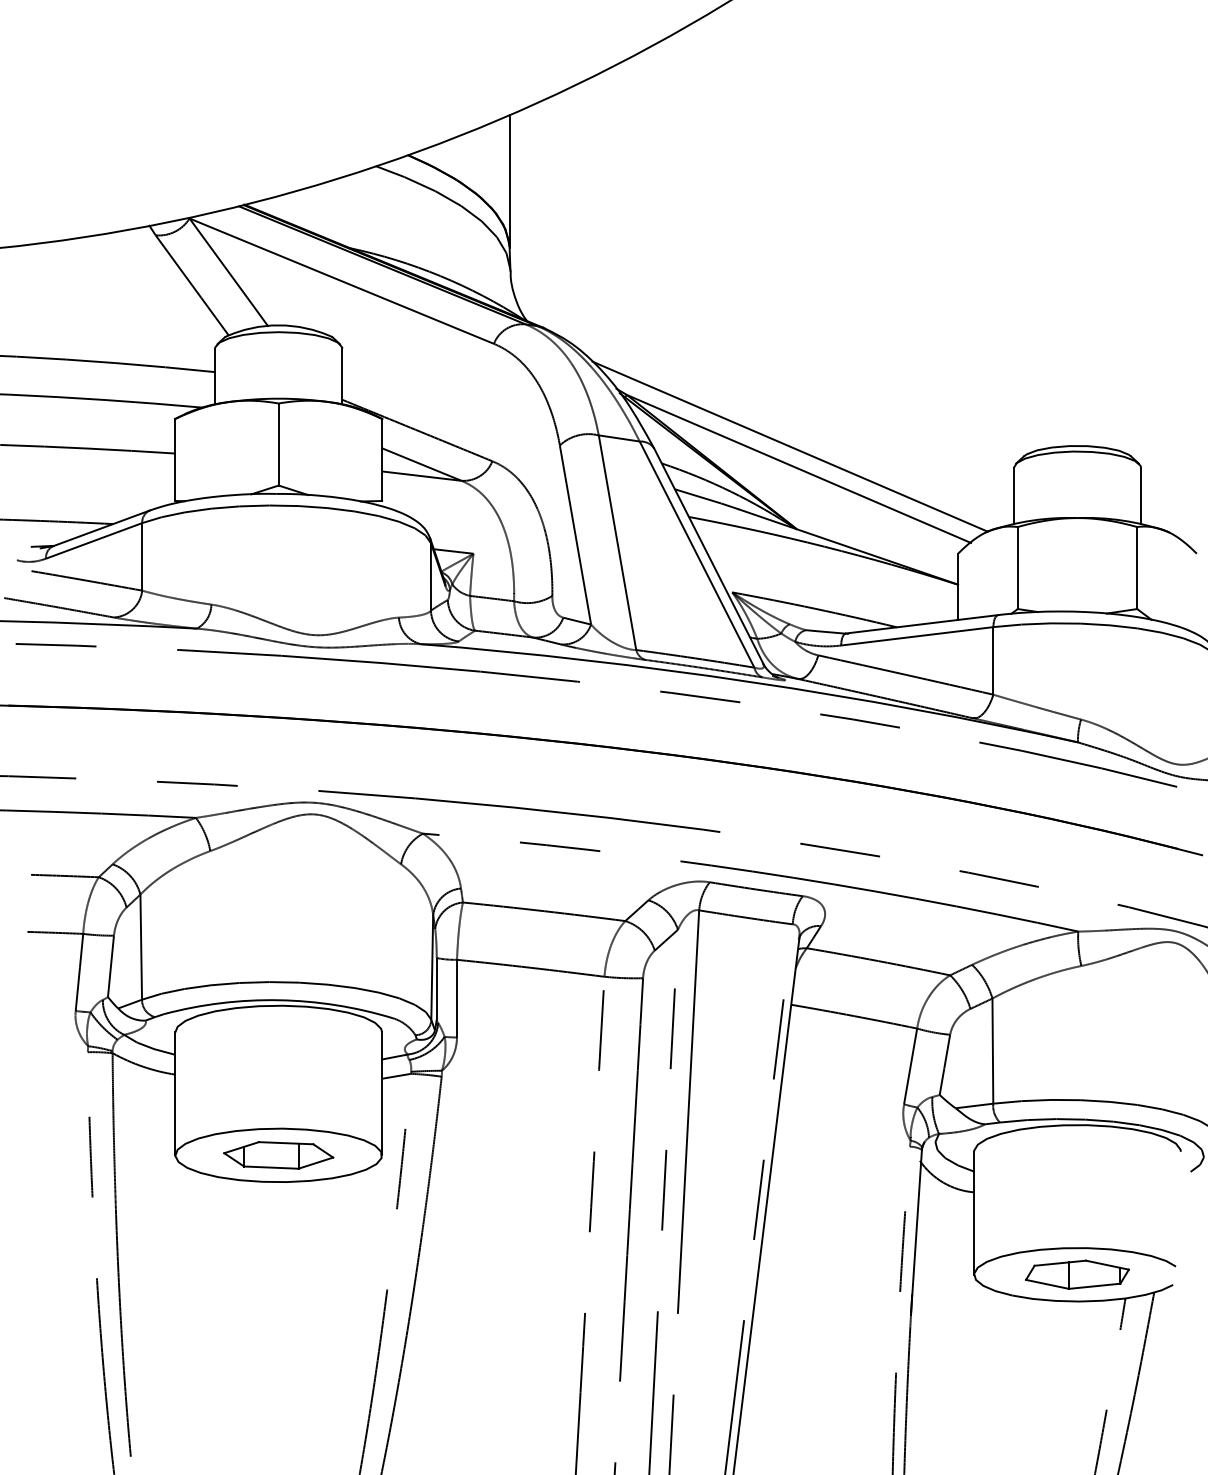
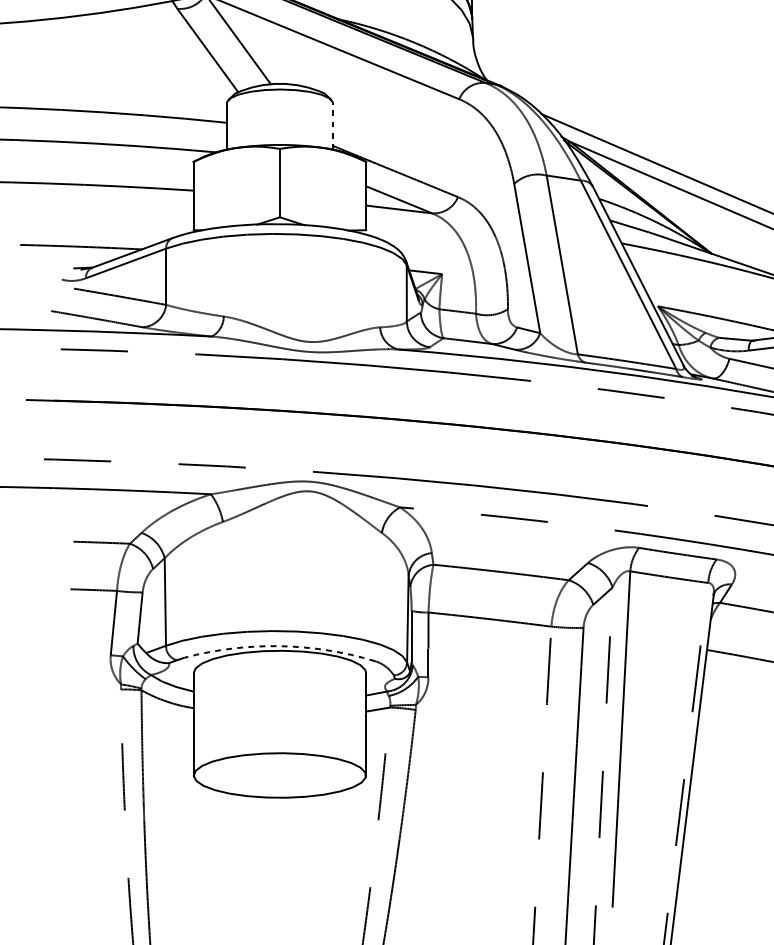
line: (342, 376) -> (333, 126), solid -> dashed
arc: (278, 1000) -> (279, 646), solid -> dashed
part: (278, 1155) -> (279, 775), removed

